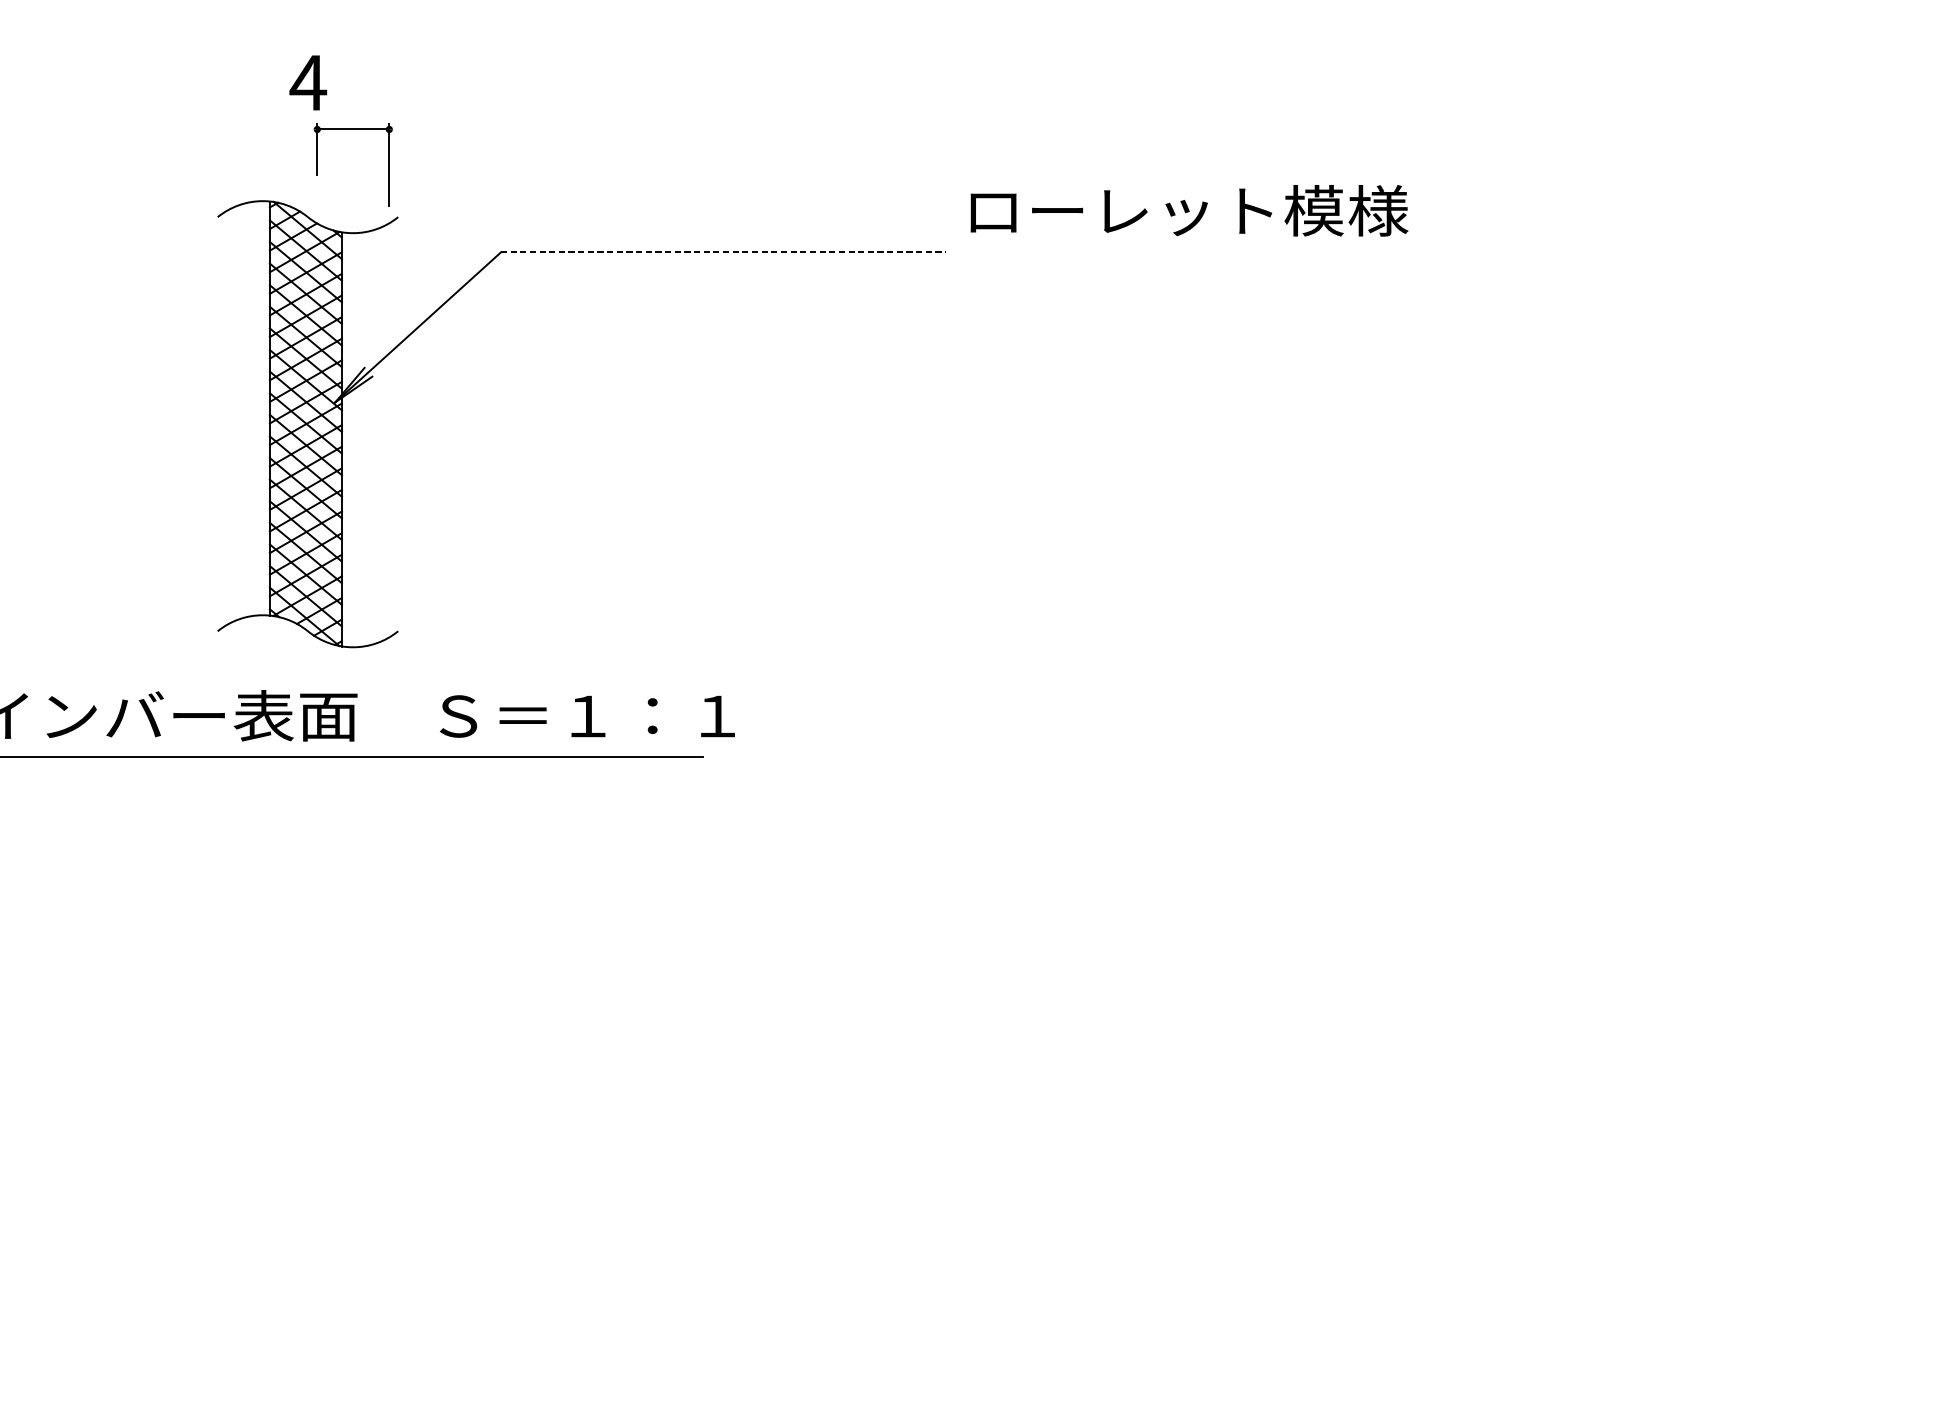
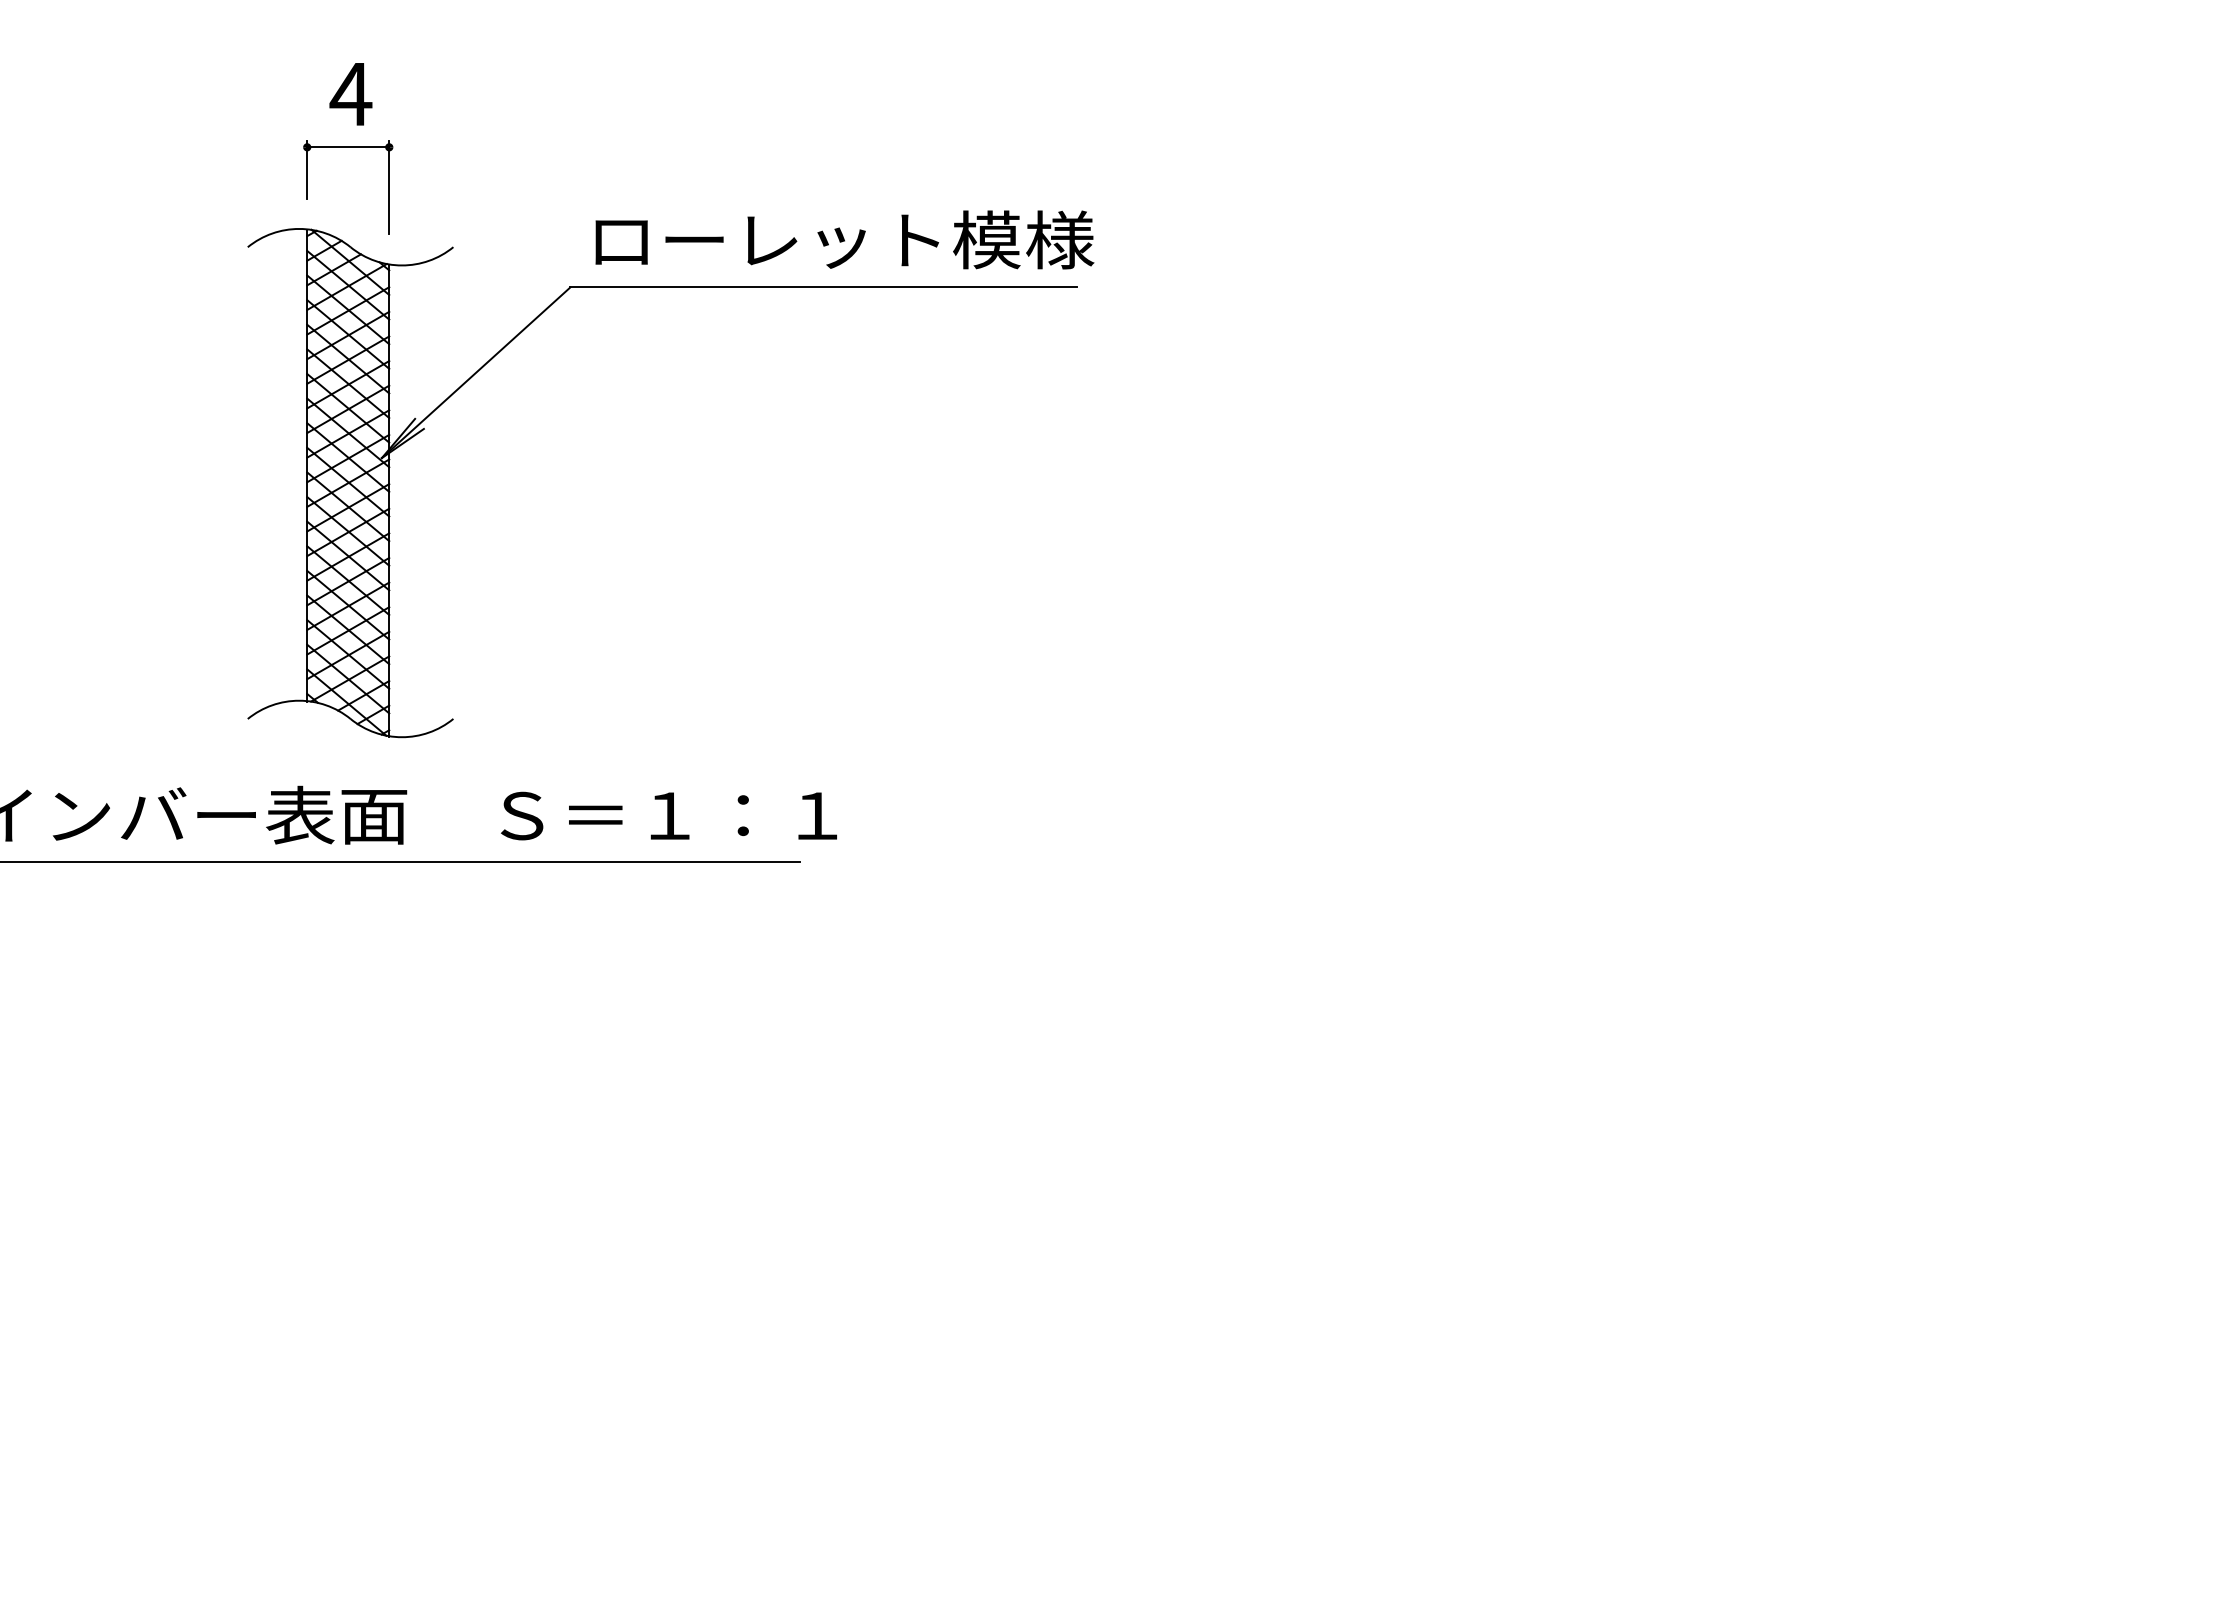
part: (353, 129) -> (348, 147), moved
text: (1189, 210) -> (844, 239), moved
line: (723, 252) -> (824, 287), dashed -> solid

